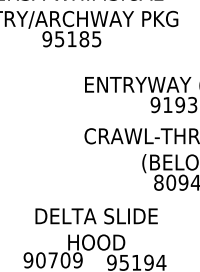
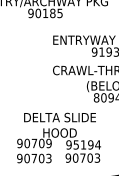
text: (60, 39) -> (38, 13), 95185 -> 90185

